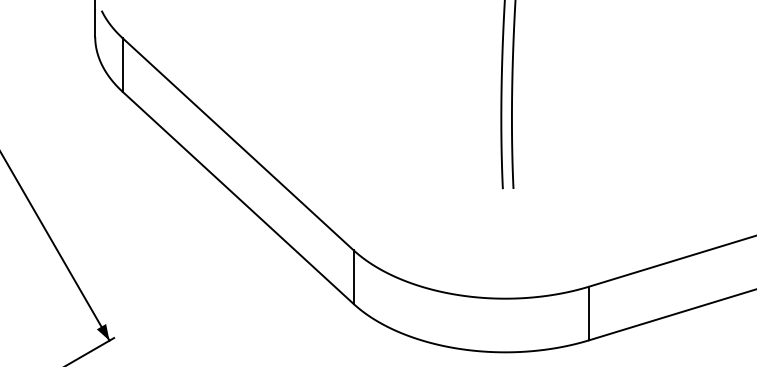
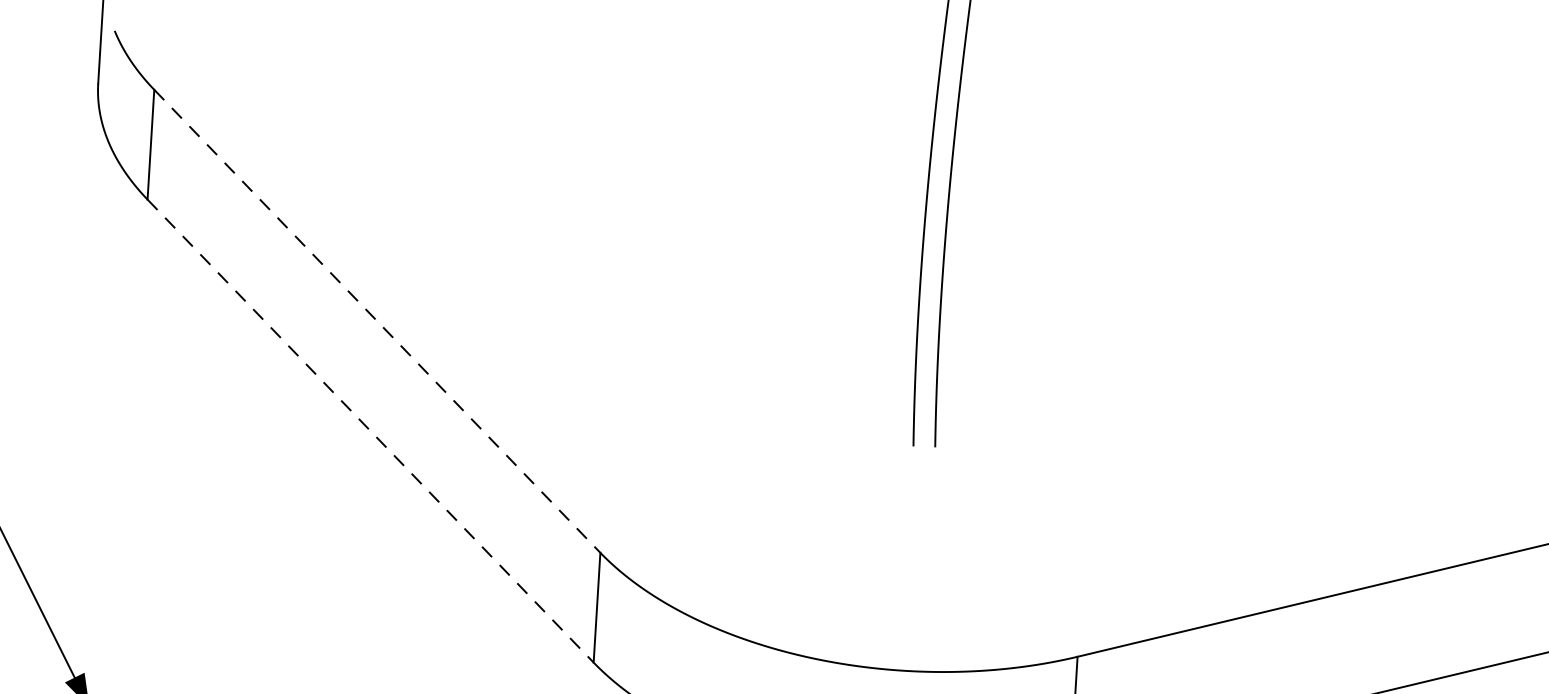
line: (238, 144) -> (377, 321), solid -> dashed
line: (238, 197) -> (371, 430), solid -> dashed

